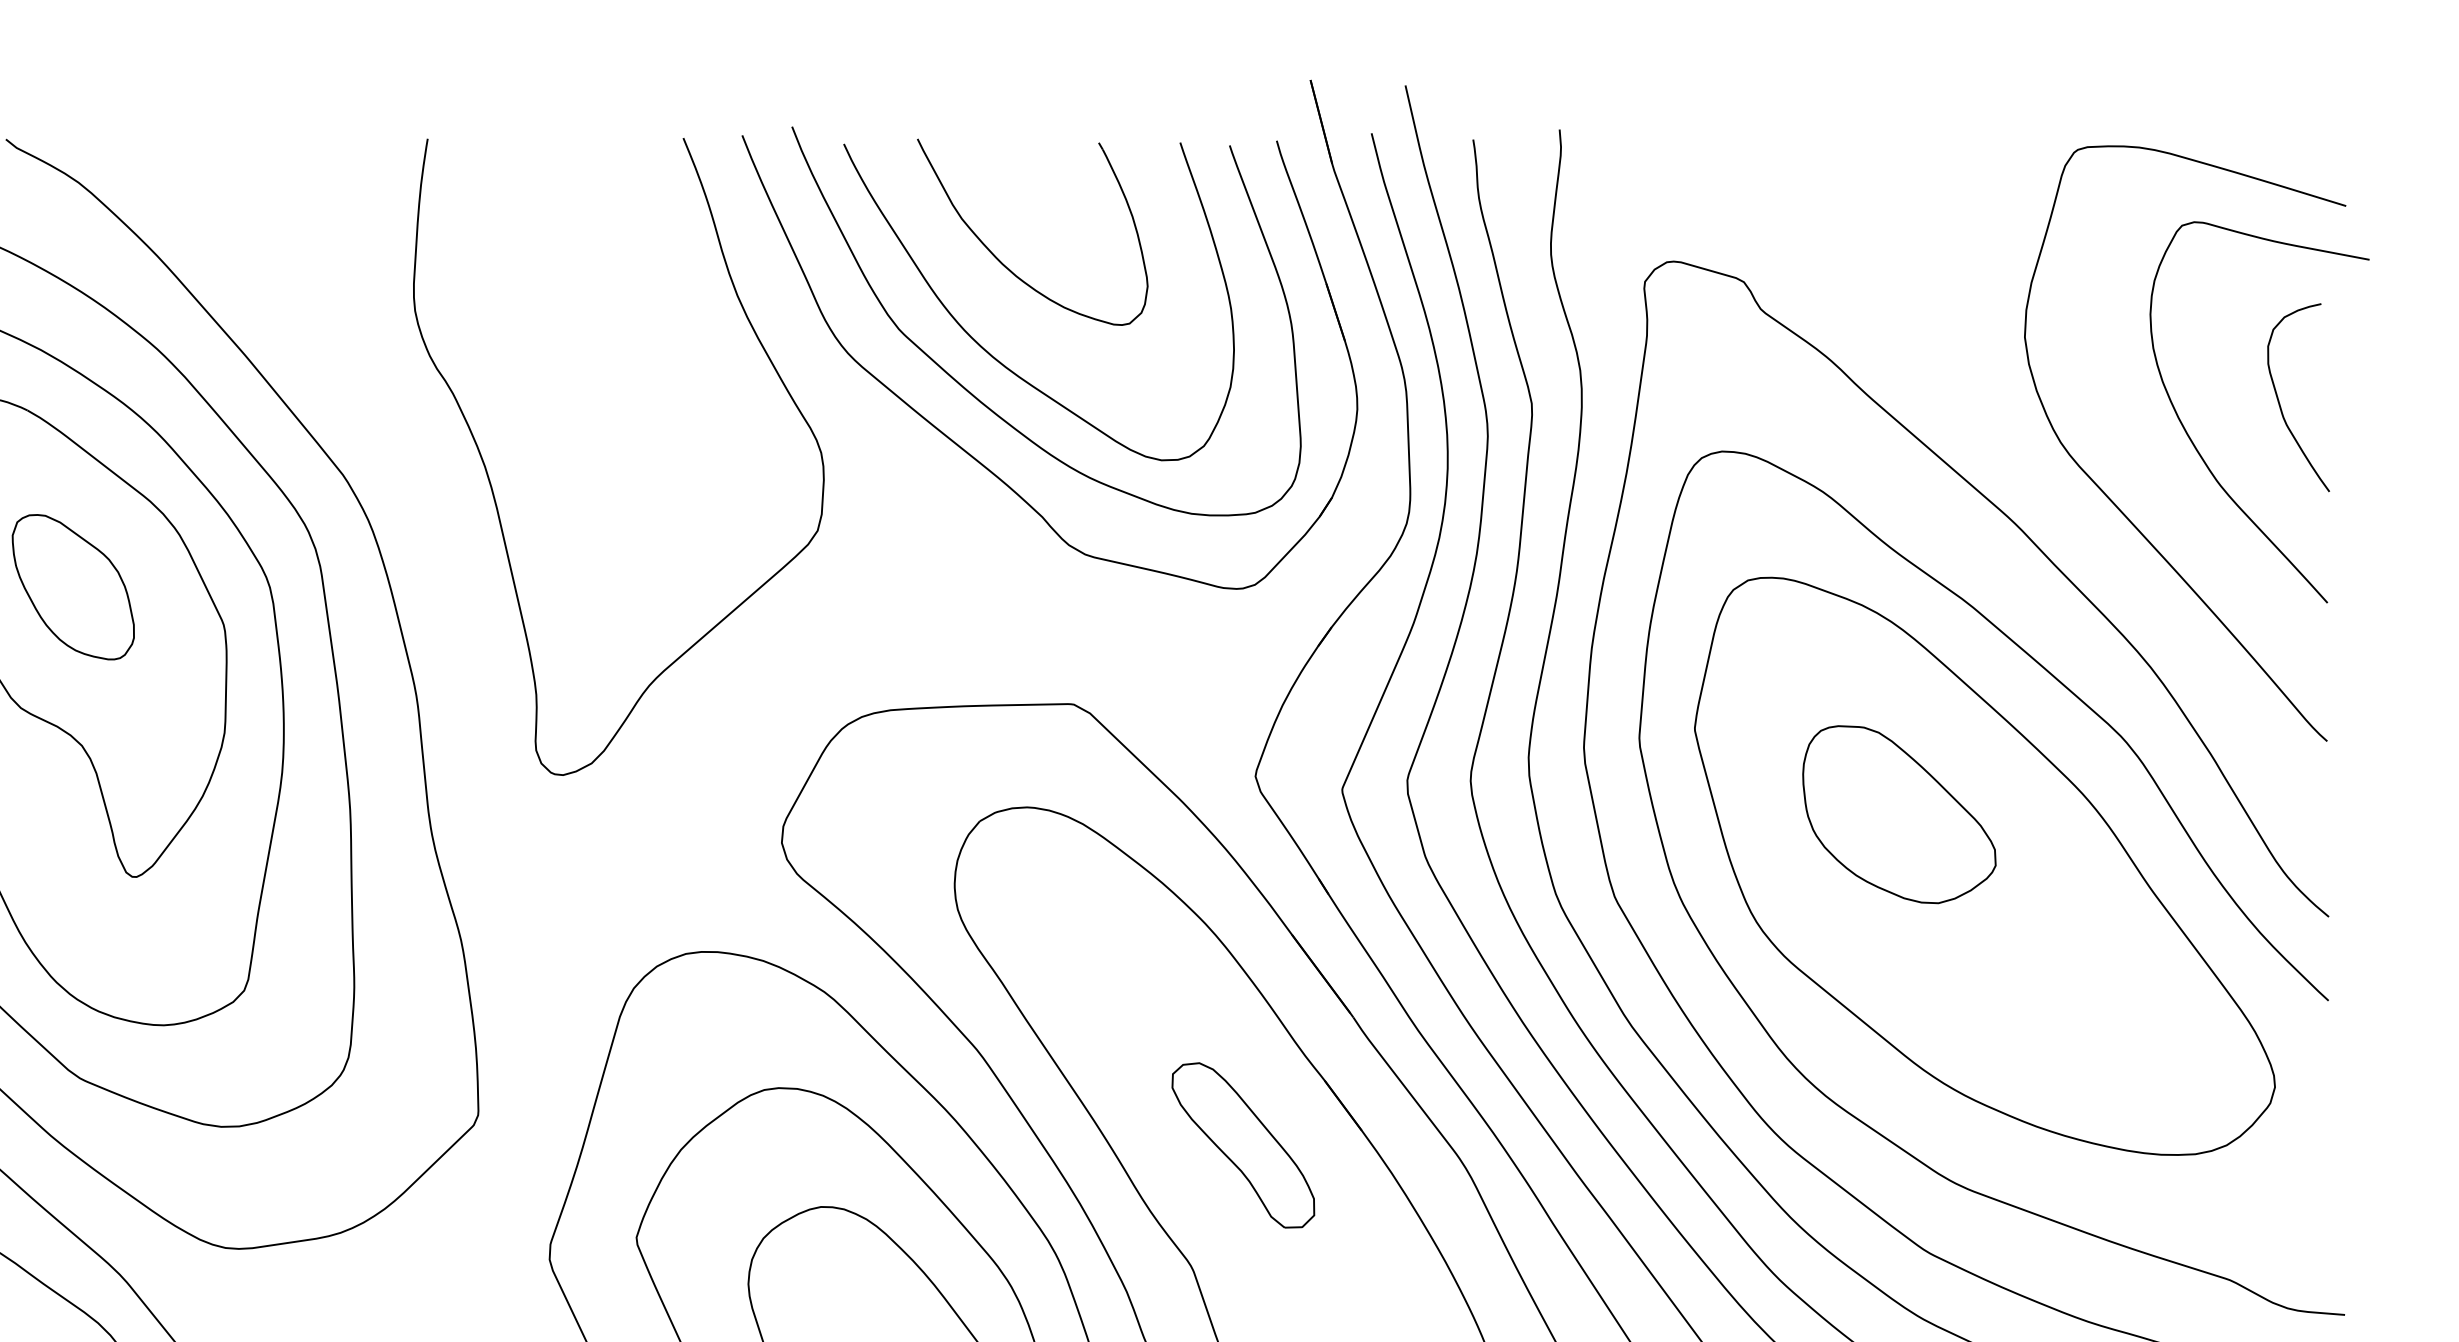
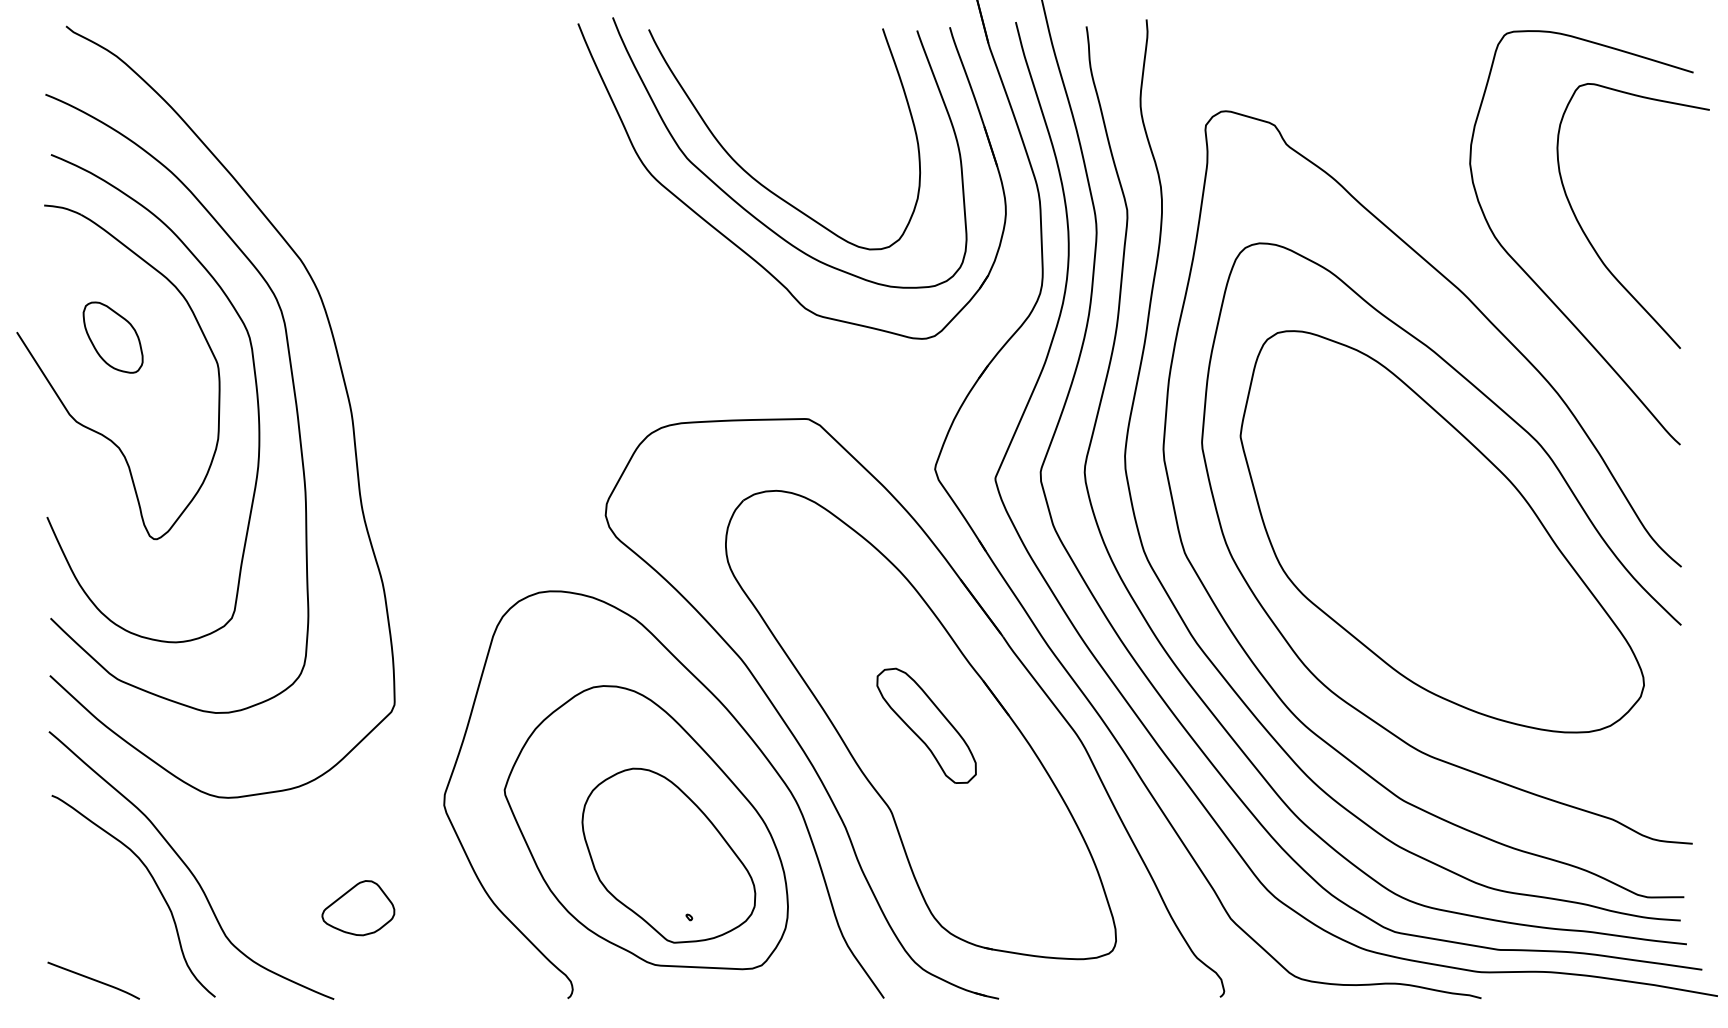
part: (1001, 260) -> (758, 110), removed
curve: (2281, 404) -> (1648, 210), removed
curve: (493, 490) -> (405, 270), removed
part: (74, 586) -> (113, 337), size x0.7
part: (1898, 814) -> (1382, 495), removed

